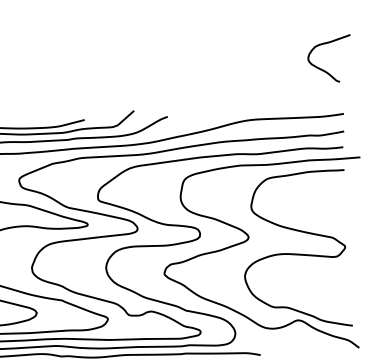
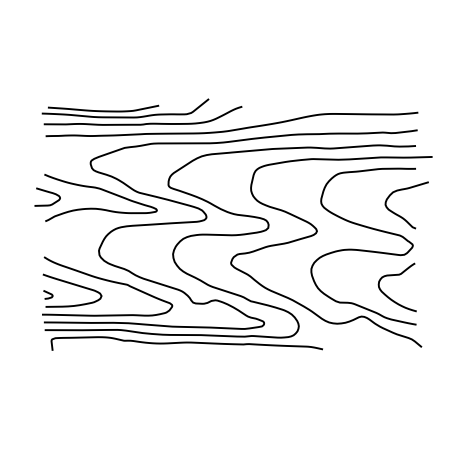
curve: (323, 69) -> (400, 215), moved
curve: (325, 299) -> (390, 297), added

